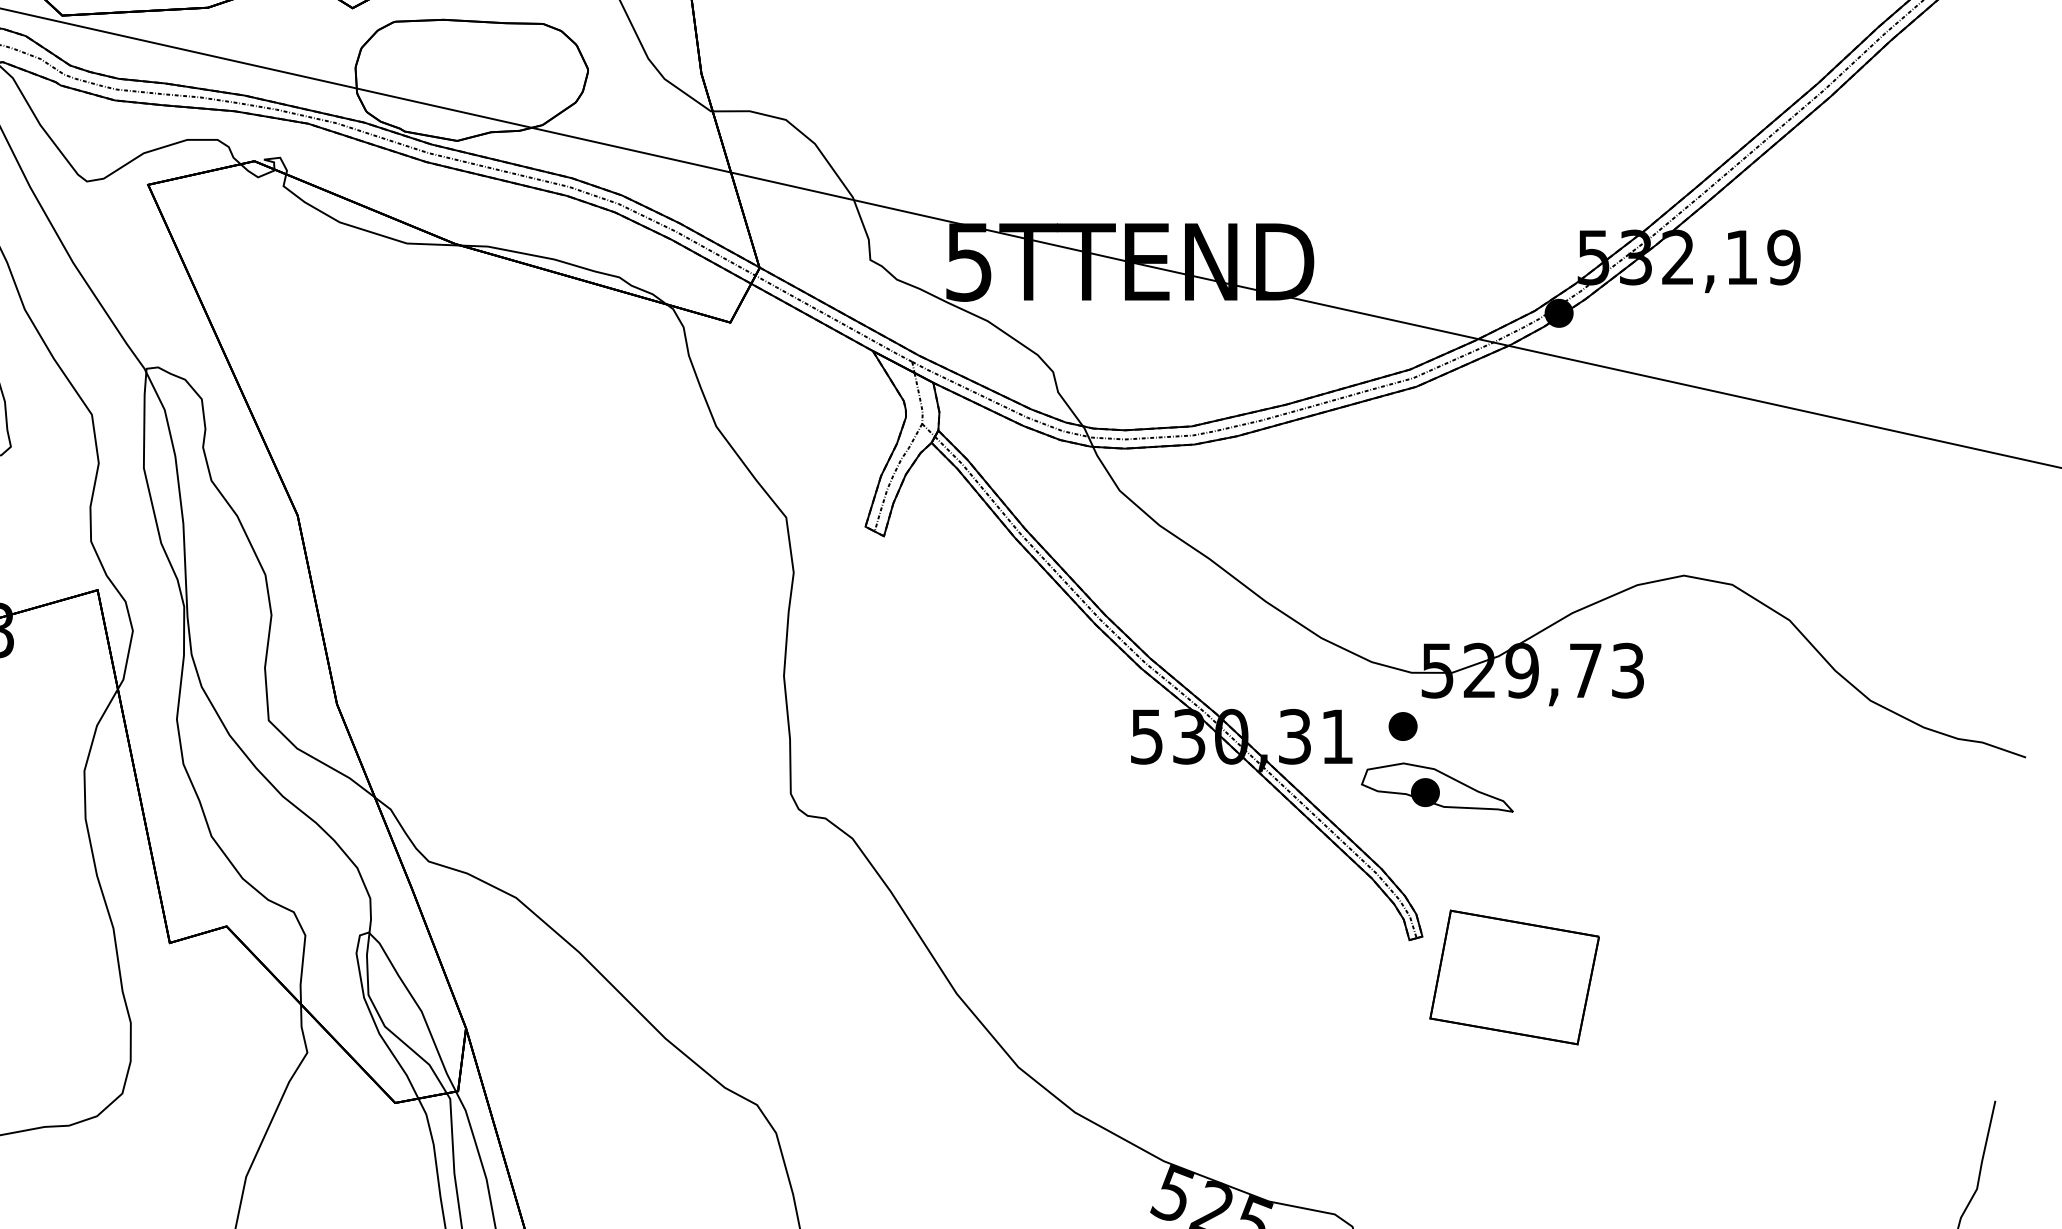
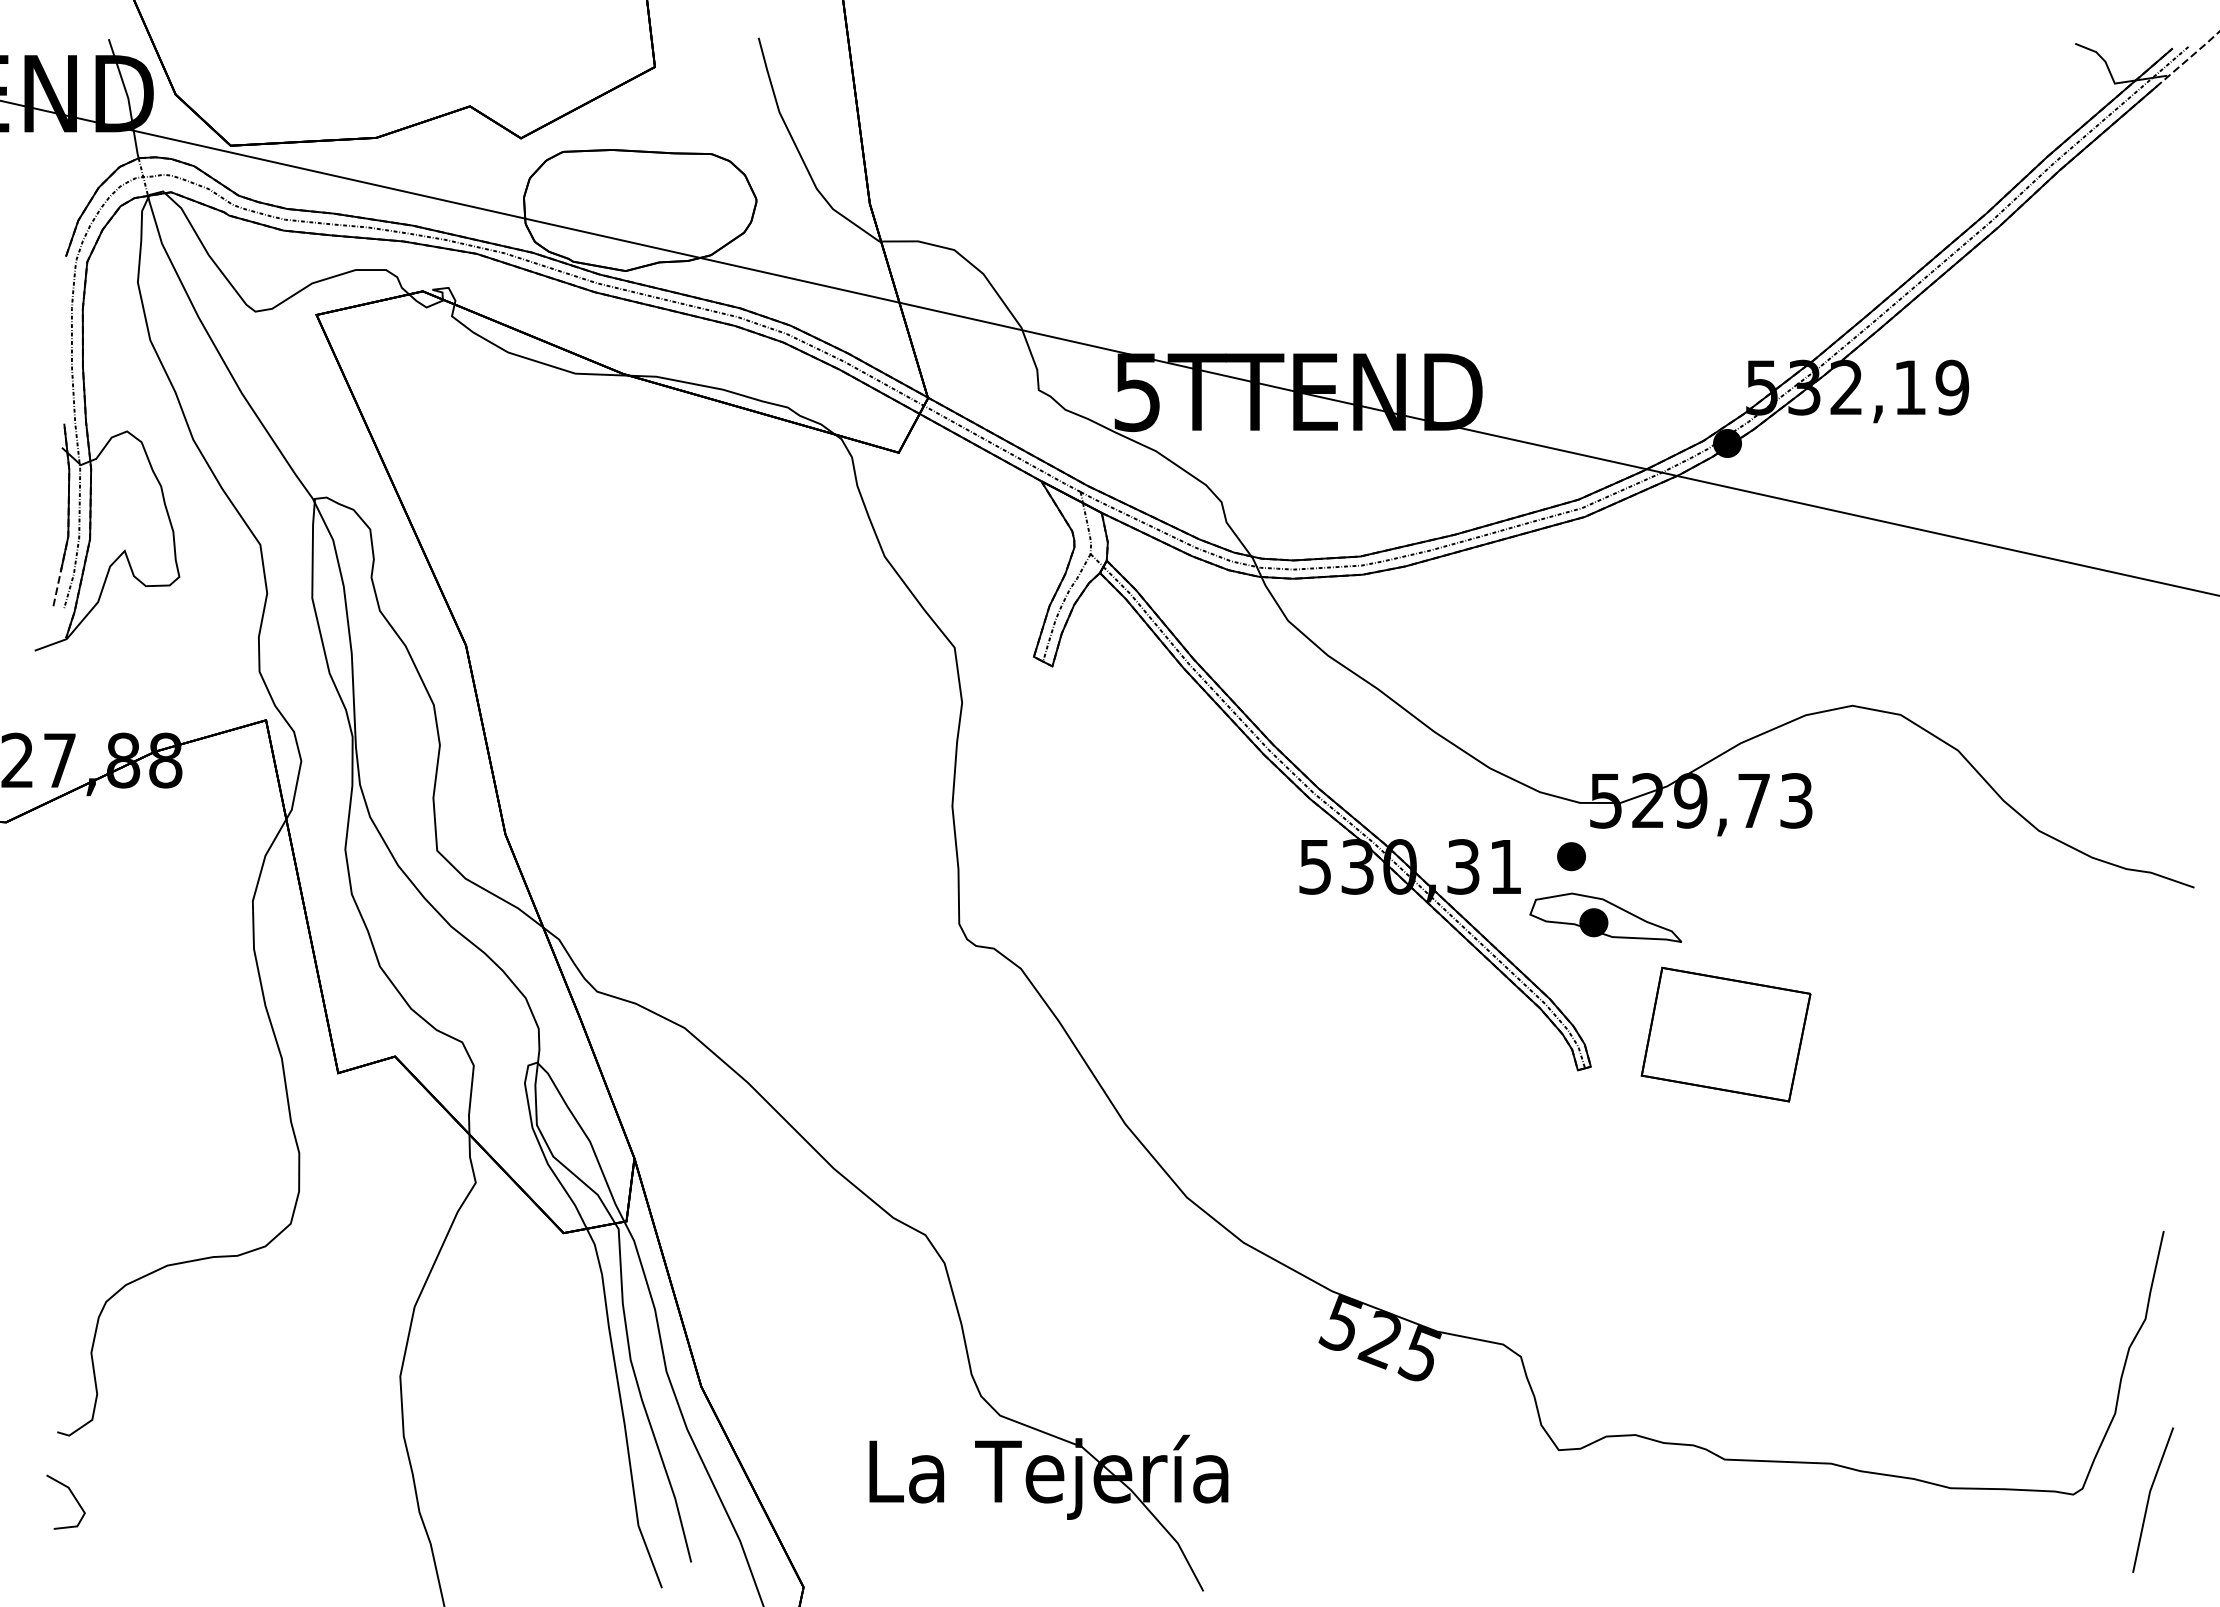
part: (1514, 977) -> (1725, 1034), moved

